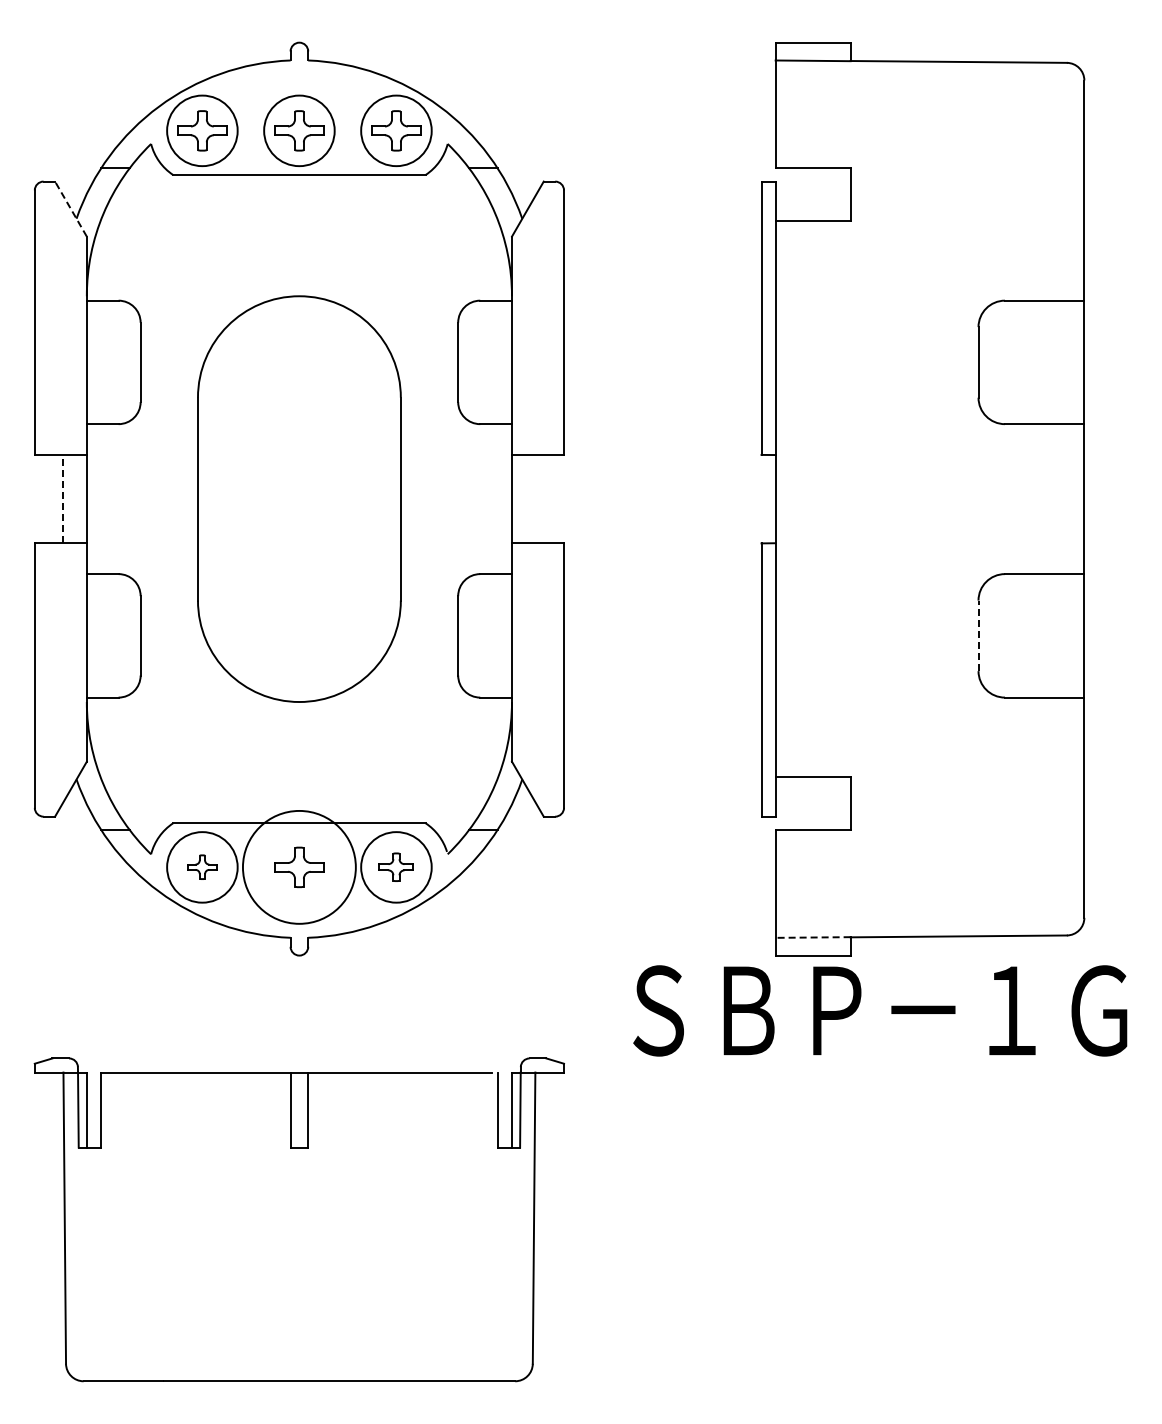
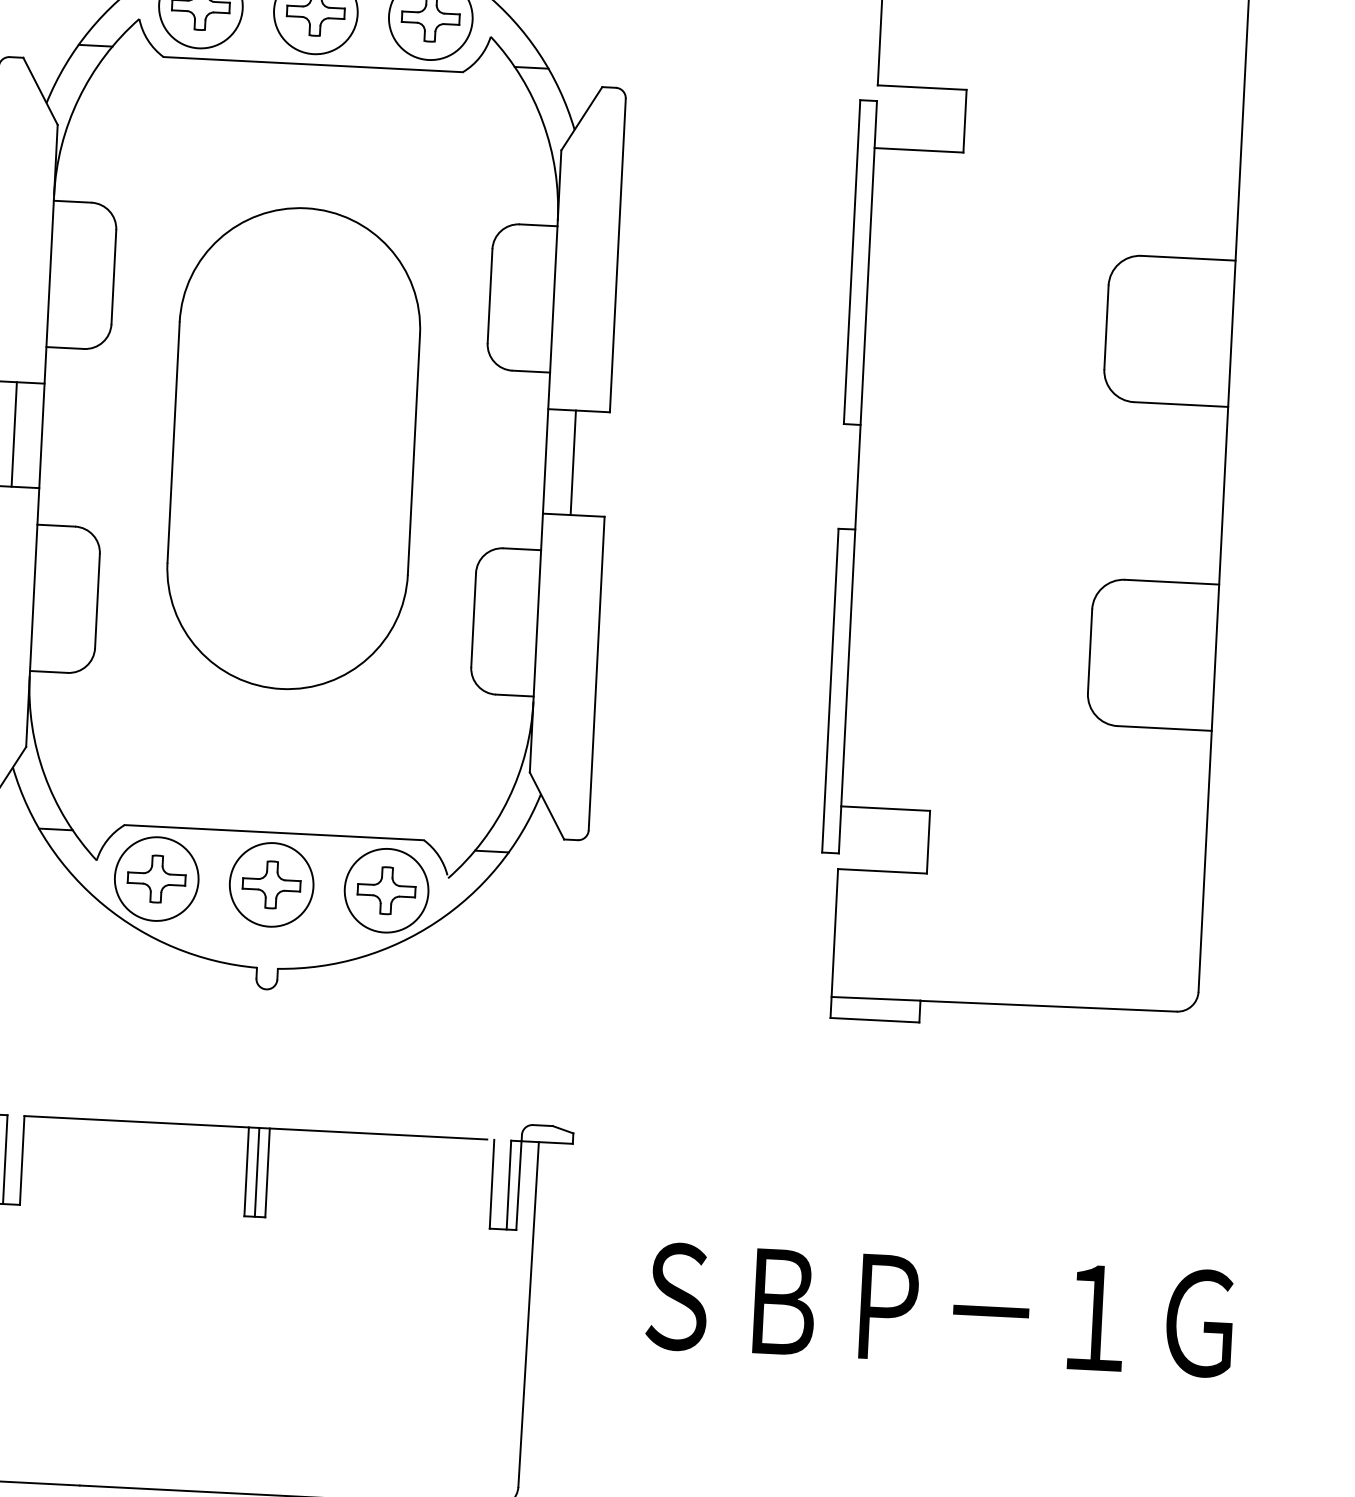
line: (70, 209) -> (39, 91), dashed -> solid
line: (63, 498) -> (14, 433), dashed -> solid
line: (535, 499) -> (573, 463), added
line: (978, 635) -> (1090, 650), dashed -> solid
part: (202, 866) -> (156, 878), size x1.67
part: (396, 866) -> (386, 889), size x1.43
circle: (299, 867) -> (271, 885), size x0.62
line: (812, 937) -> (875, 998), dashed -> solid
text: (880, 1010) -> (940, 1309), moved
line: (299, 1109) -> (257, 1171), added

